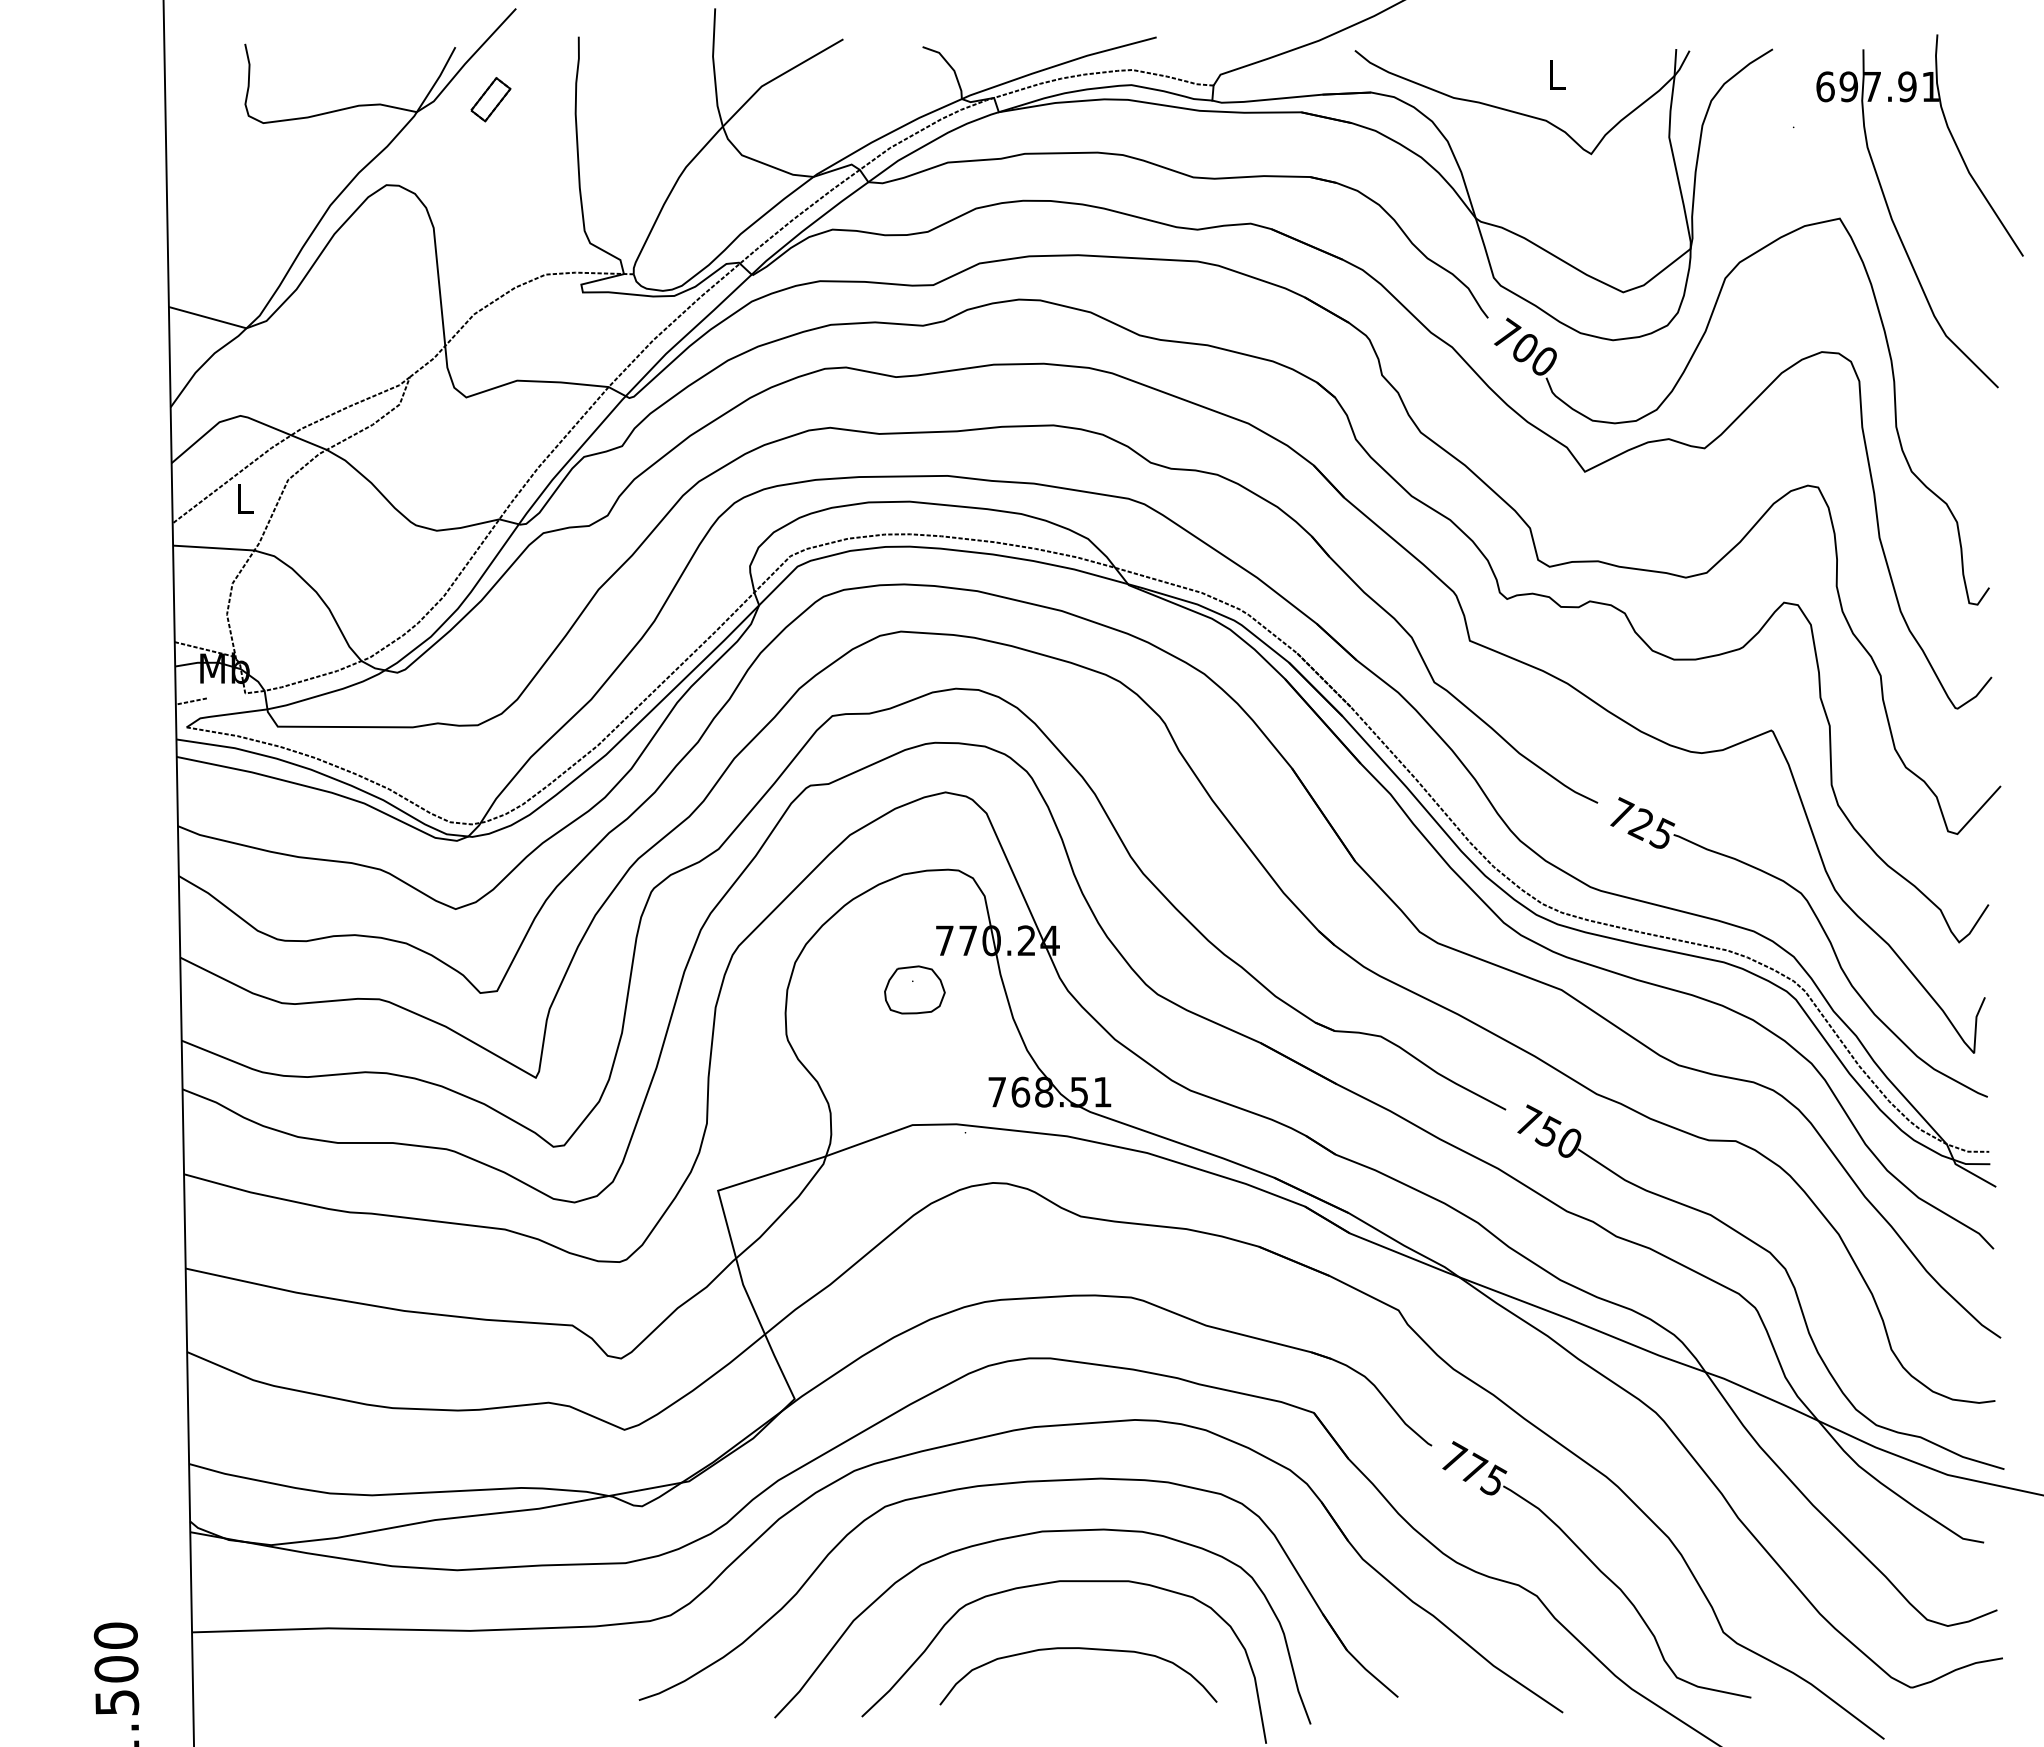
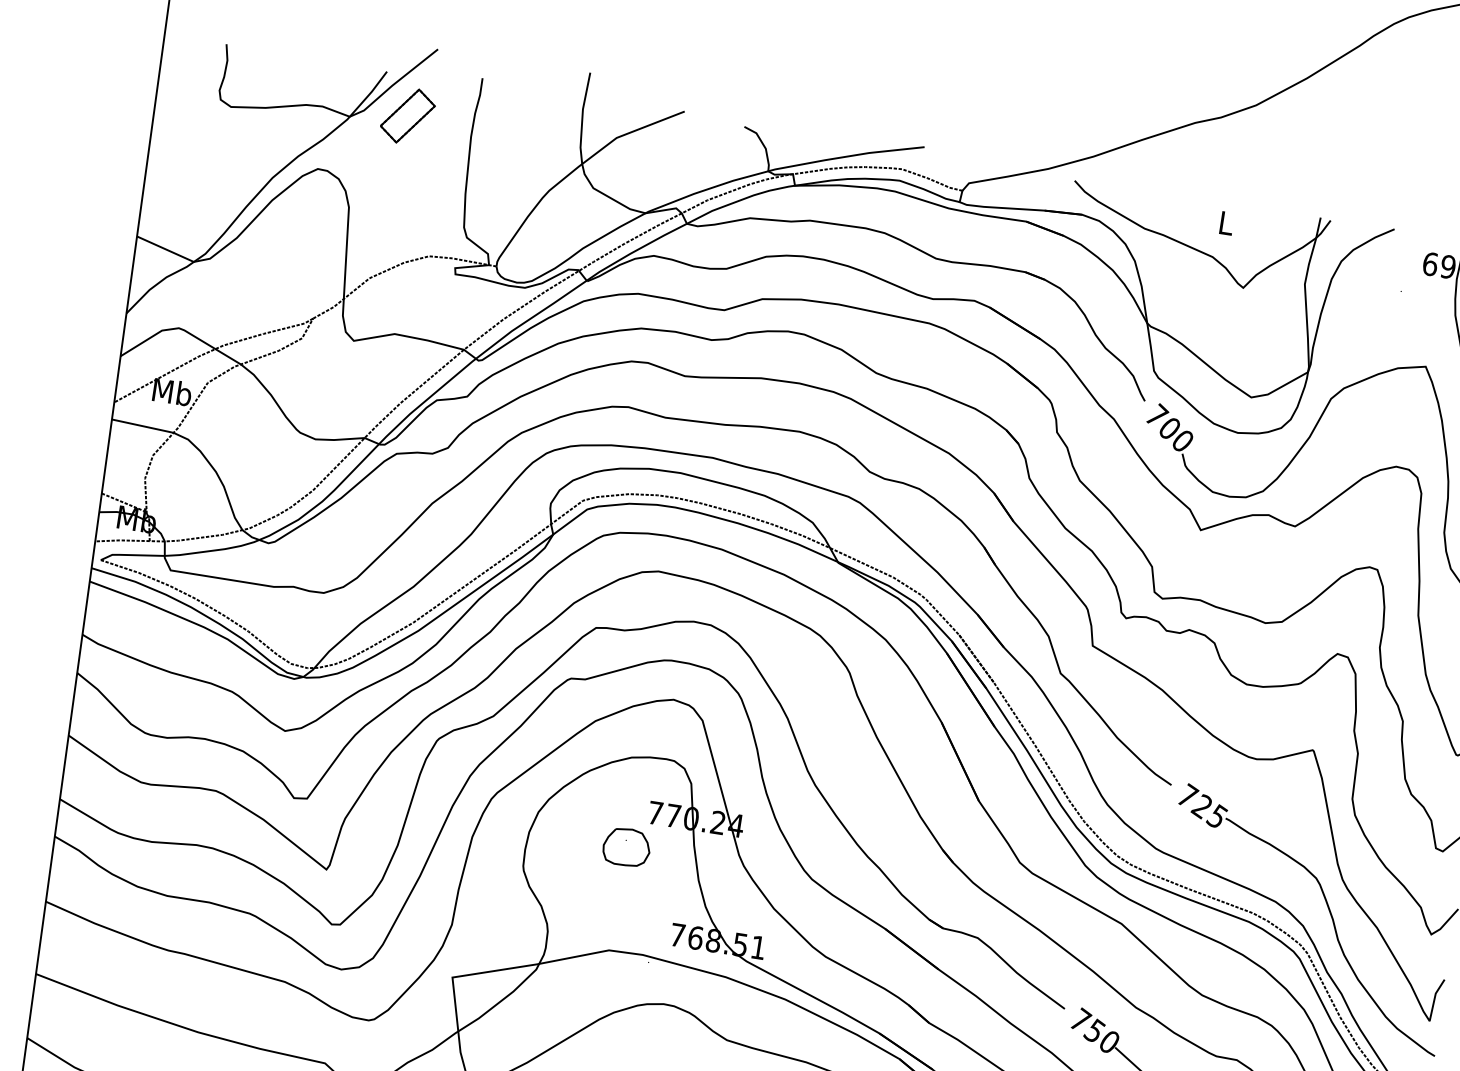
part: (490, 99) -> (407, 115), size x1.67
text: (244, 498) -> (172, 391), L -> Mb
line: (225, 695) -> (134, 540), added

